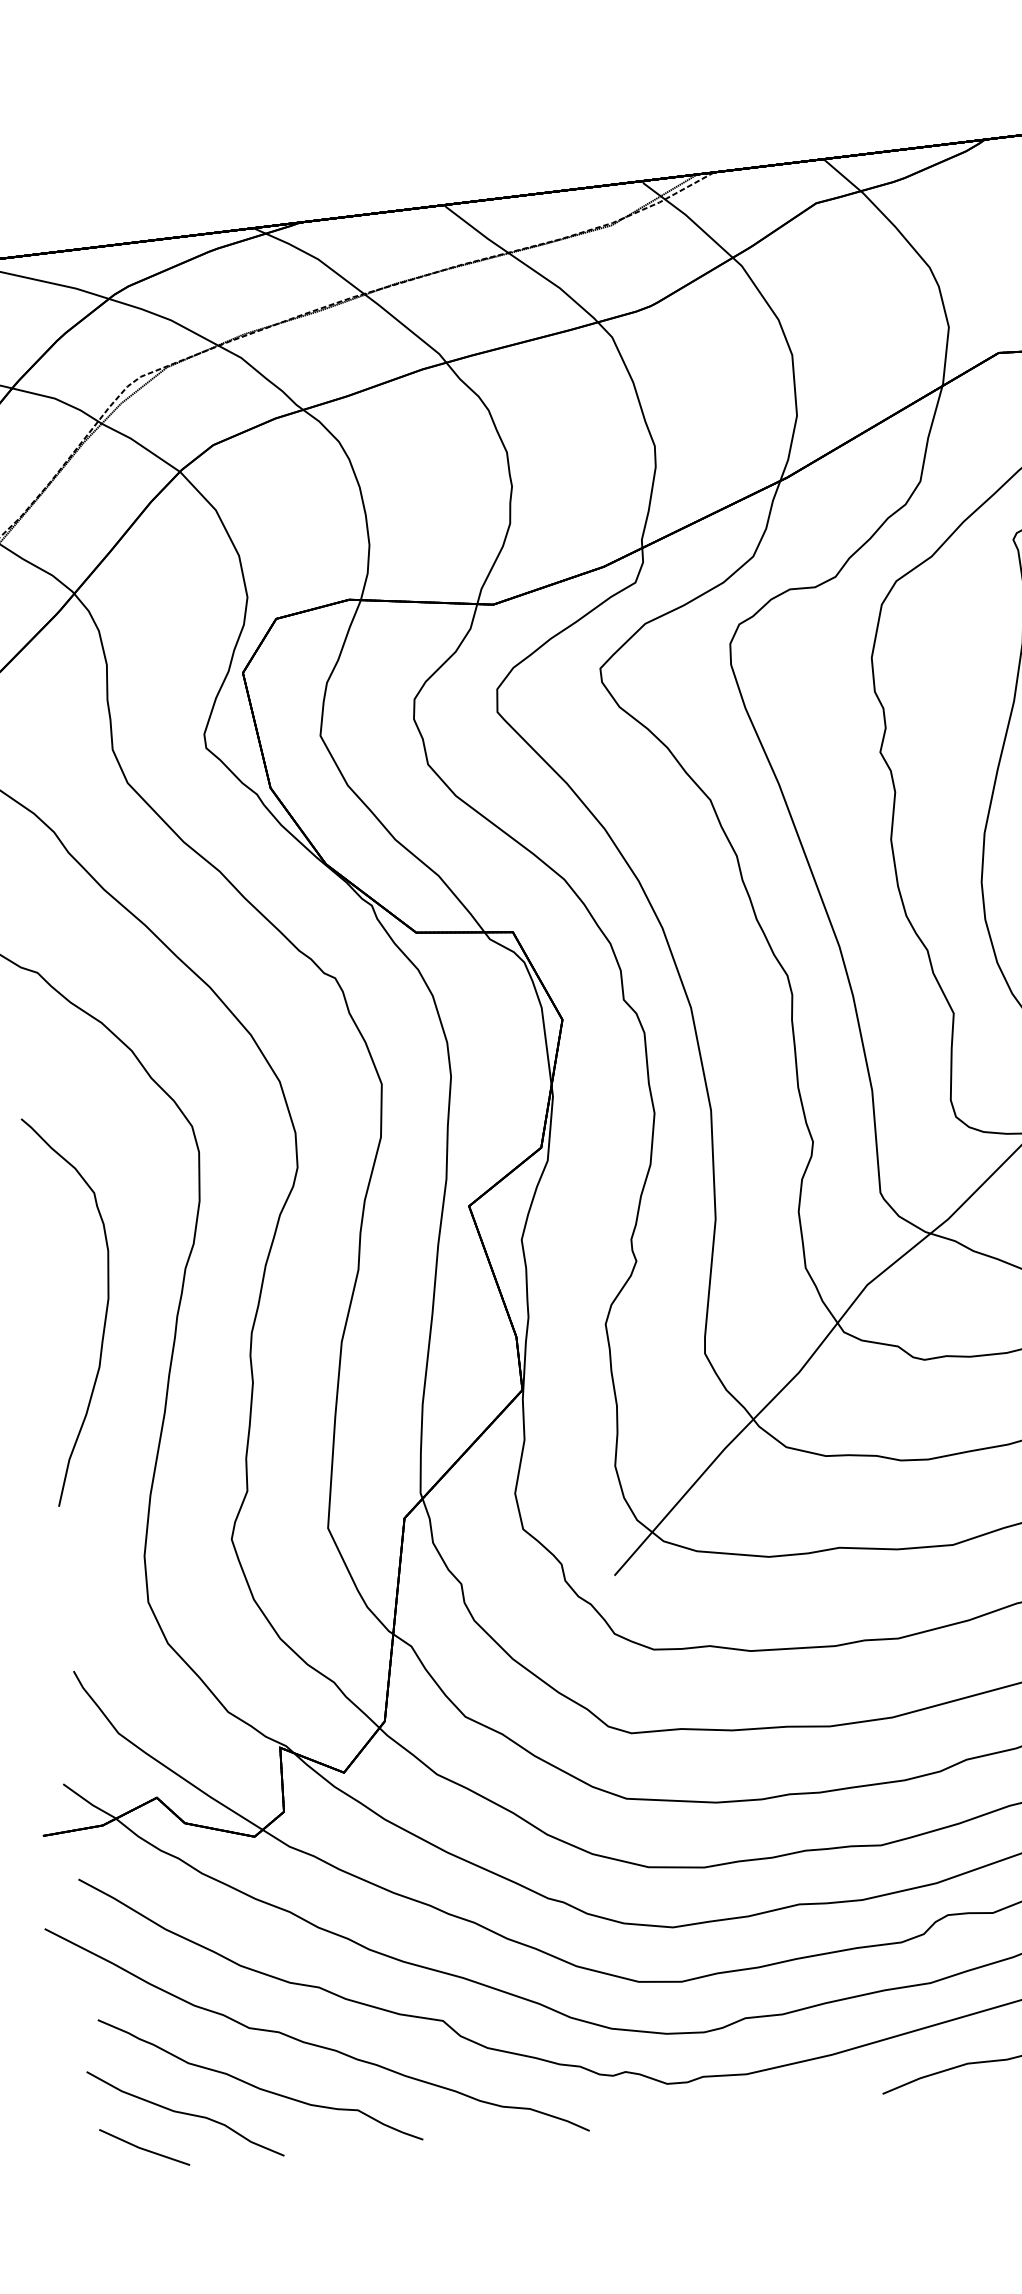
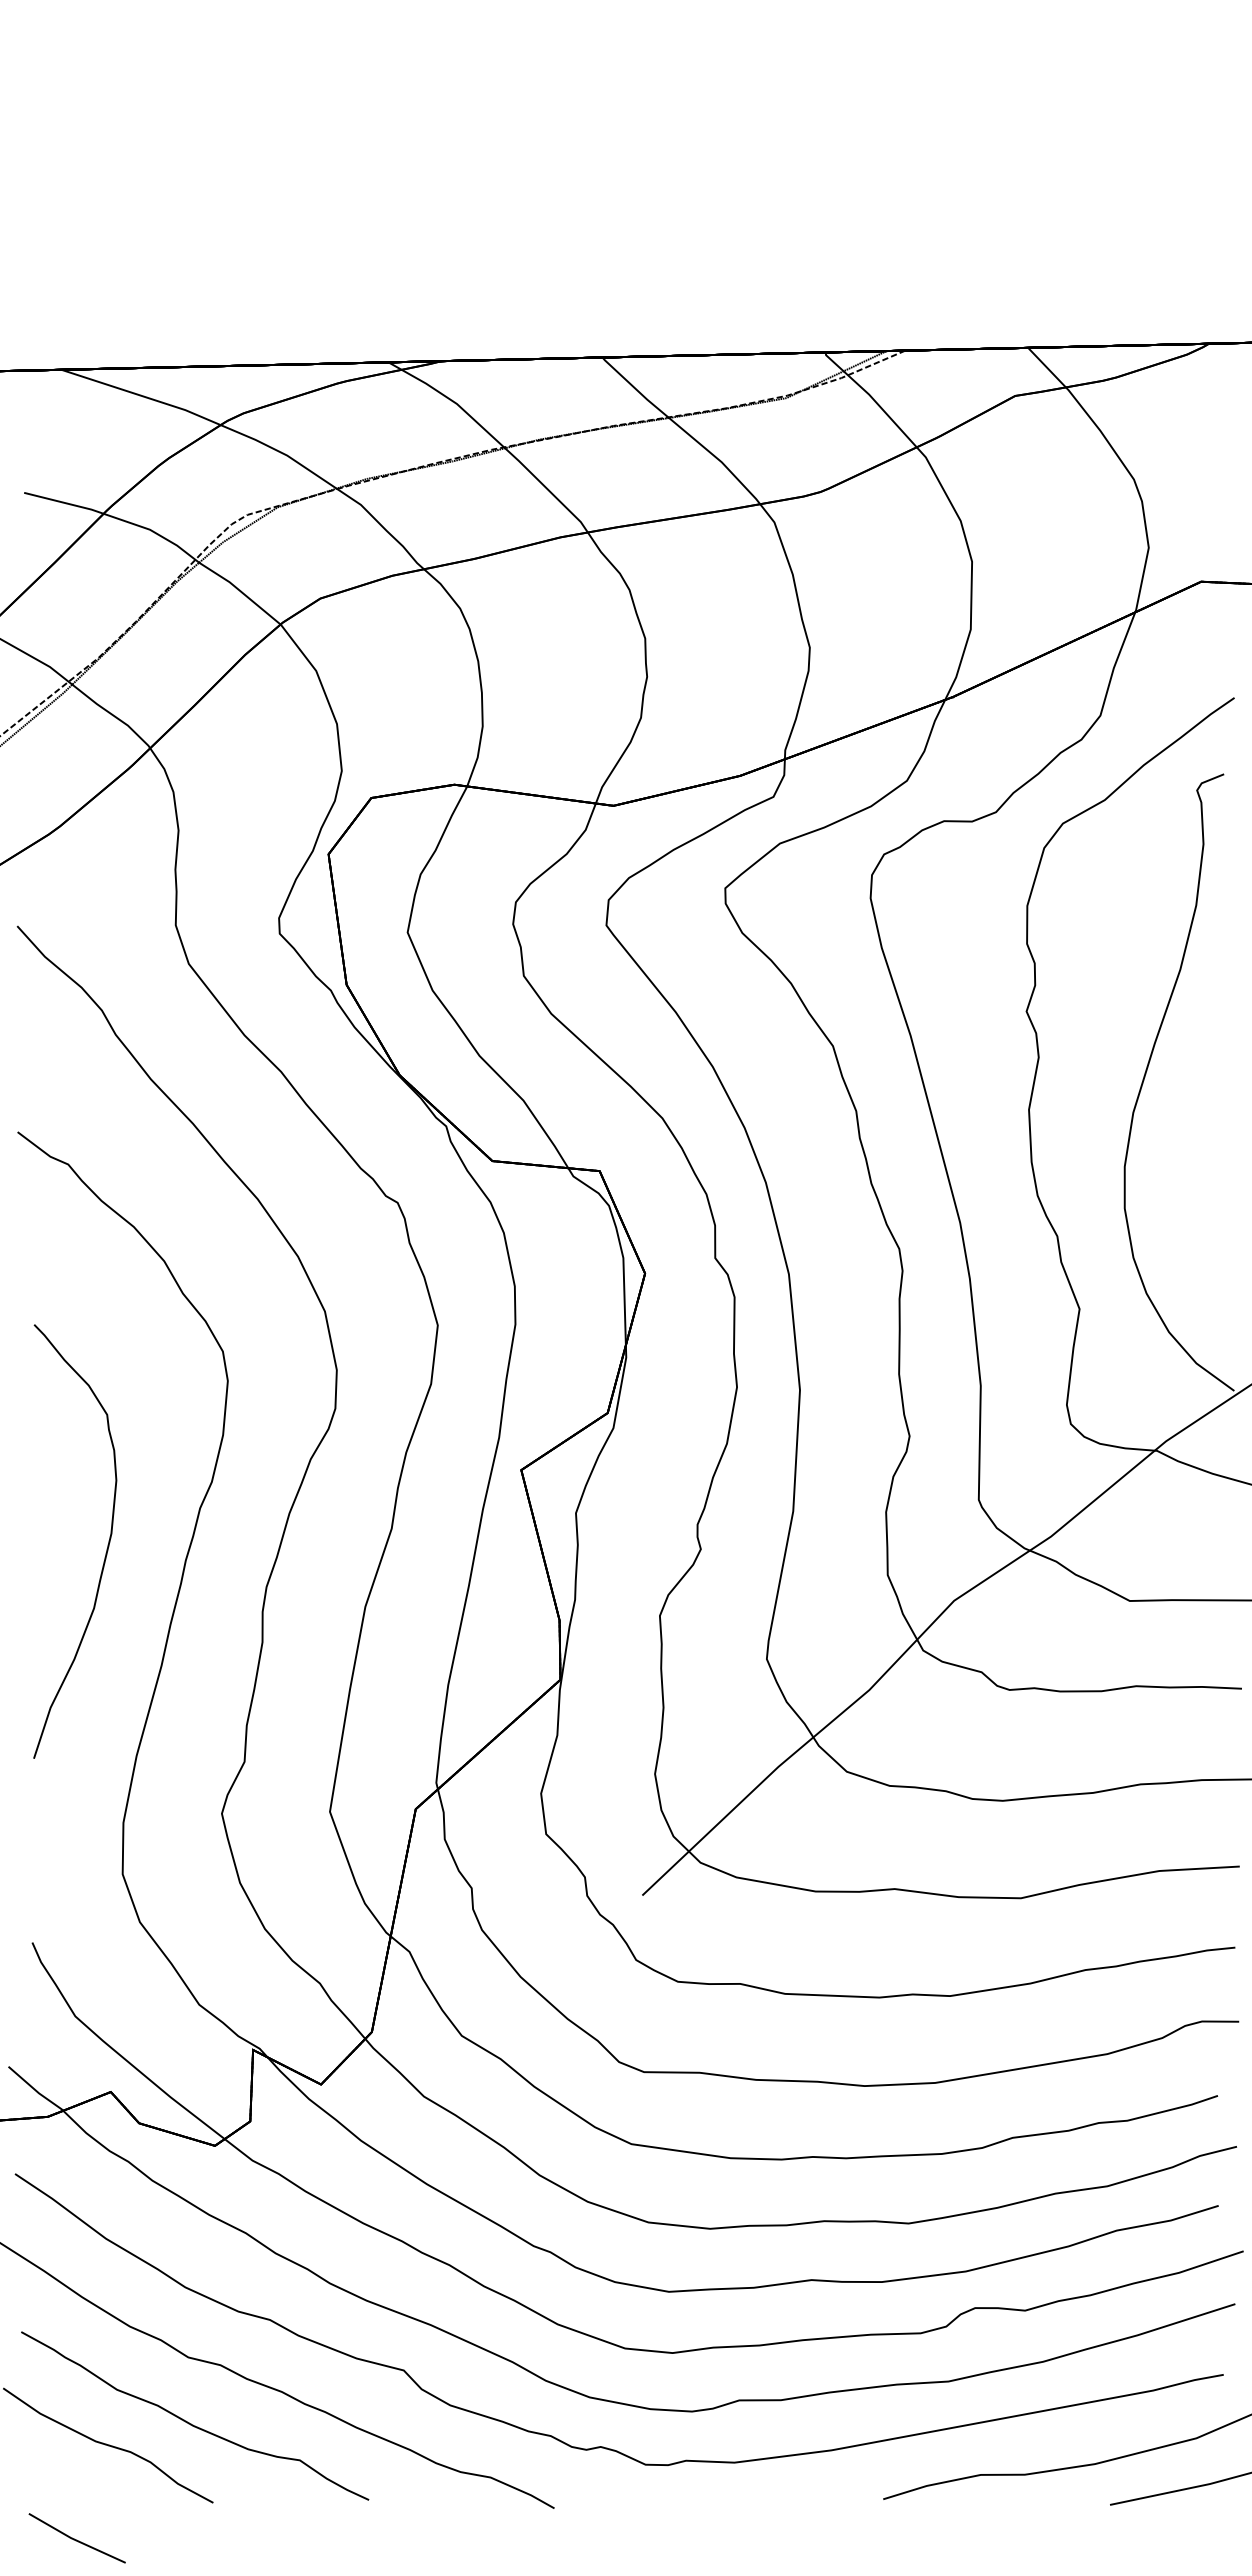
line: (144, 2148) -> (76, 2539), moved

